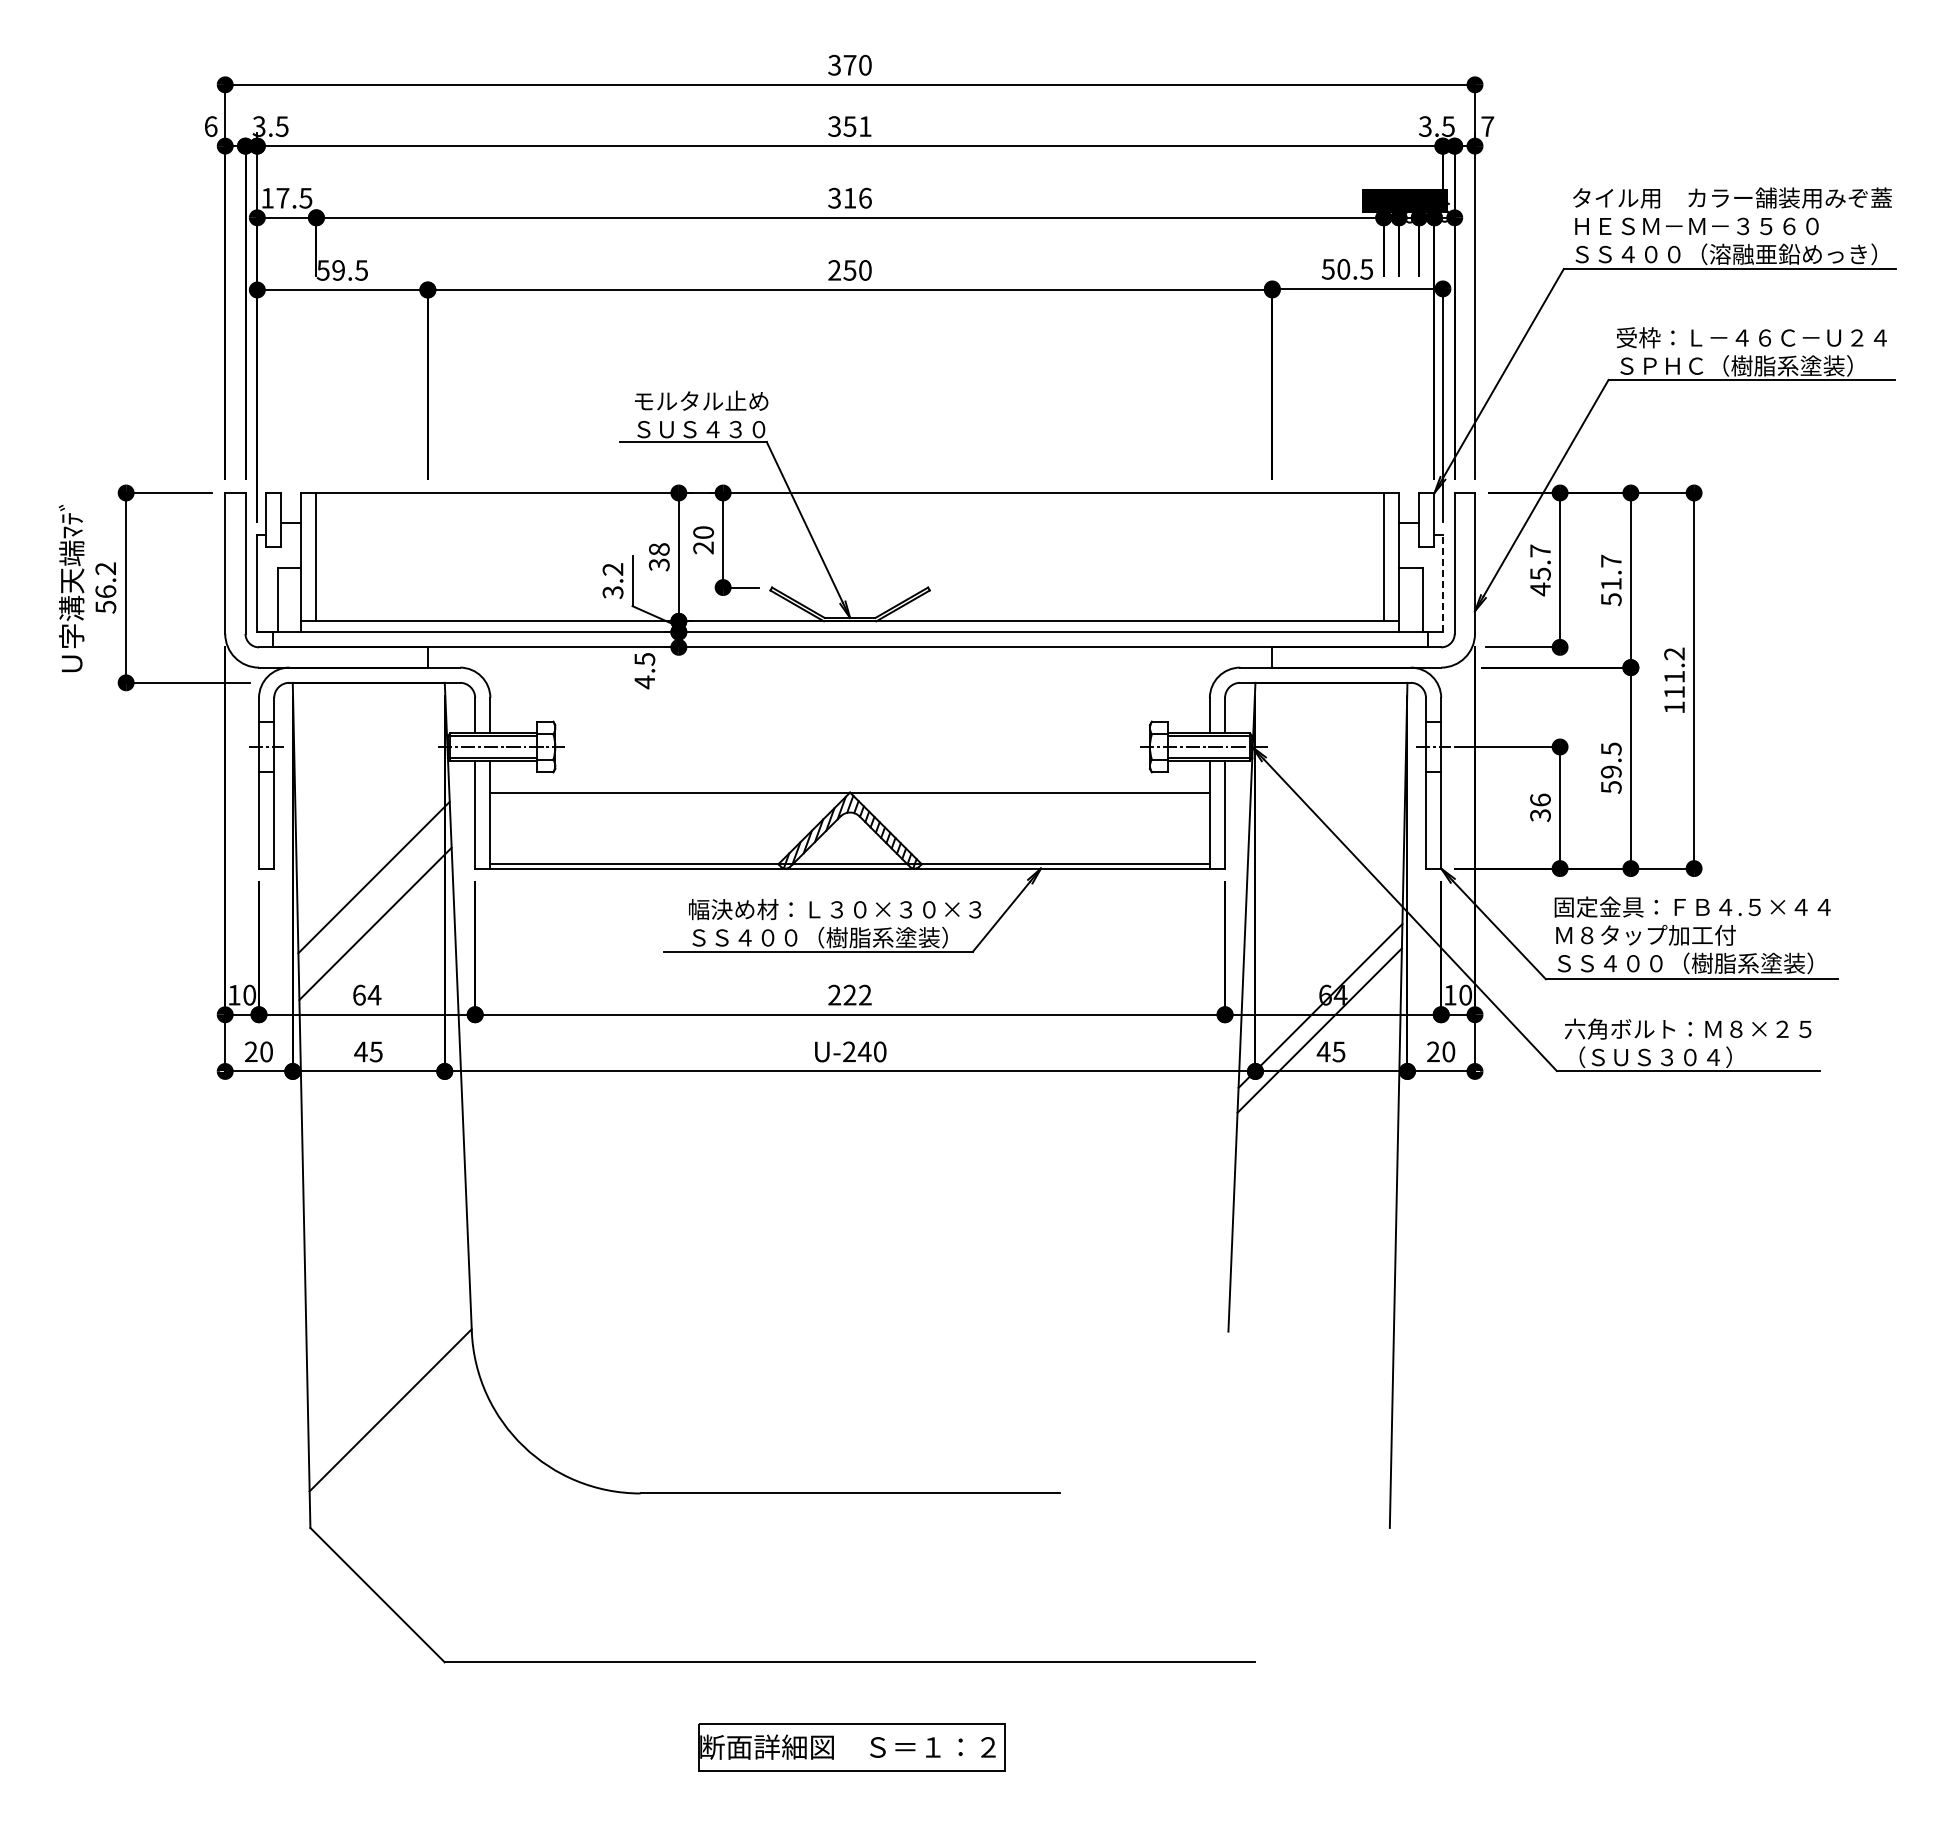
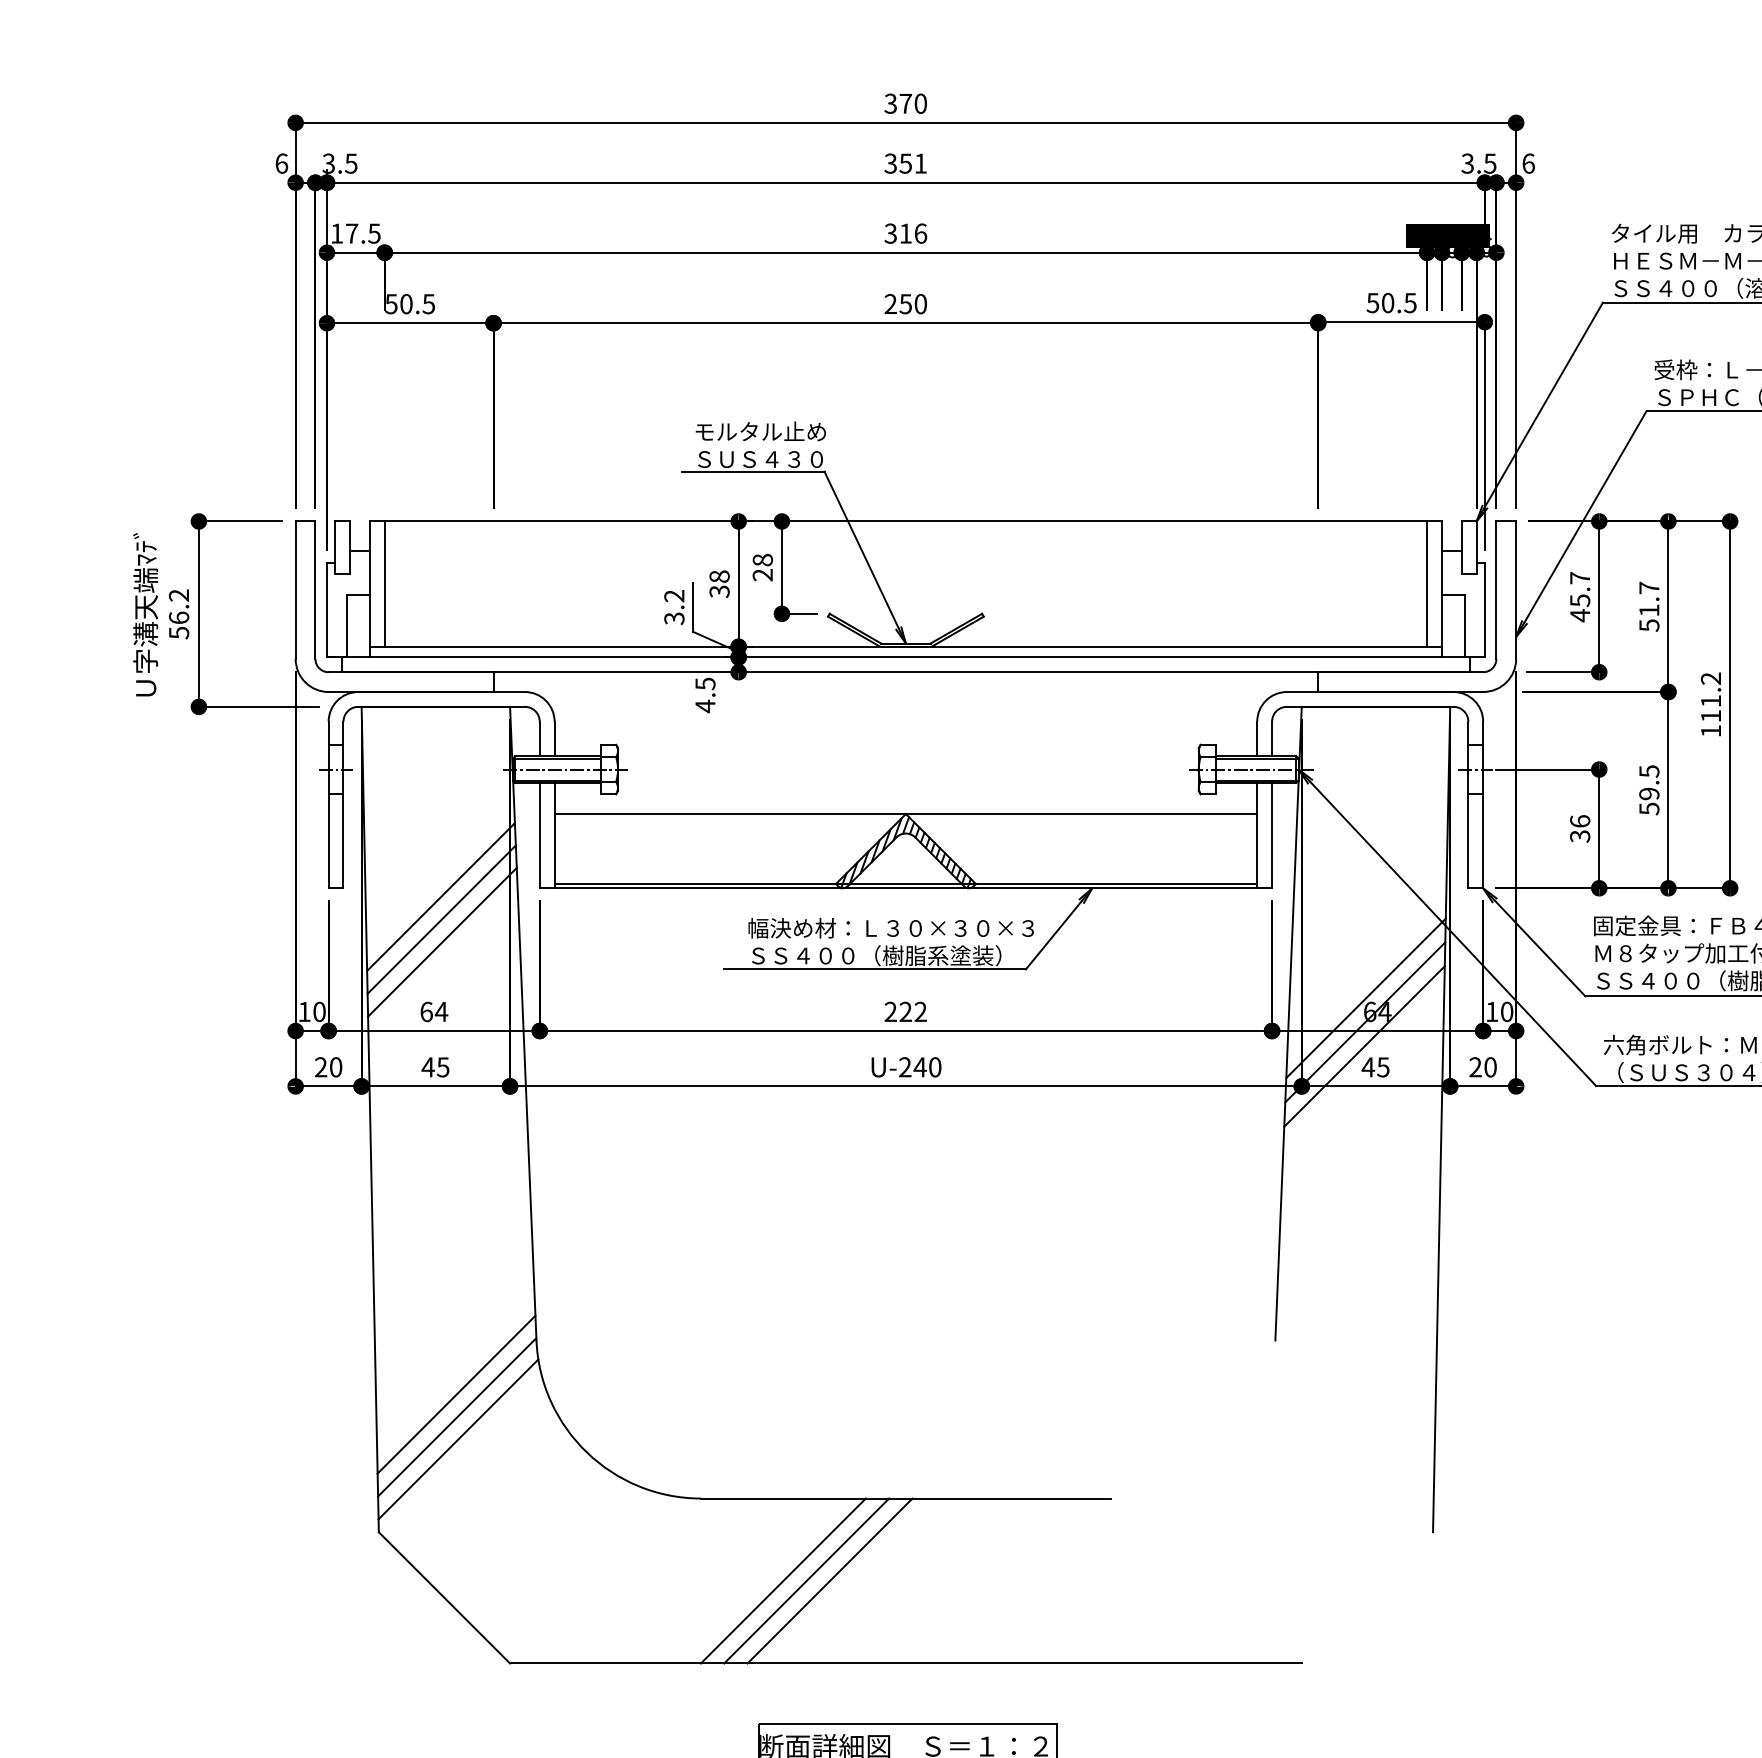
text: (1487, 126) -> (1528, 163), 7 -> 6
text: (338, 270) -> (406, 304), 59.5 -> 50.5
text: (703, 532) -> (762, 560), 20 -> 28
line: (1442, 583) -> (1484, 609), dashed -> solid
line: (374, 900) -> (441, 919), added
line: (1320, 980) -> (1365, 997), added
line: (389, 1386) -> (456, 1394), added
line: (391, 1432) -> (458, 1438), added
line: (724, 1577) -> (783, 1580), added
line: (748, 1577) -> (806, 1580), added
line: (771, 1577) -> (829, 1580), added

